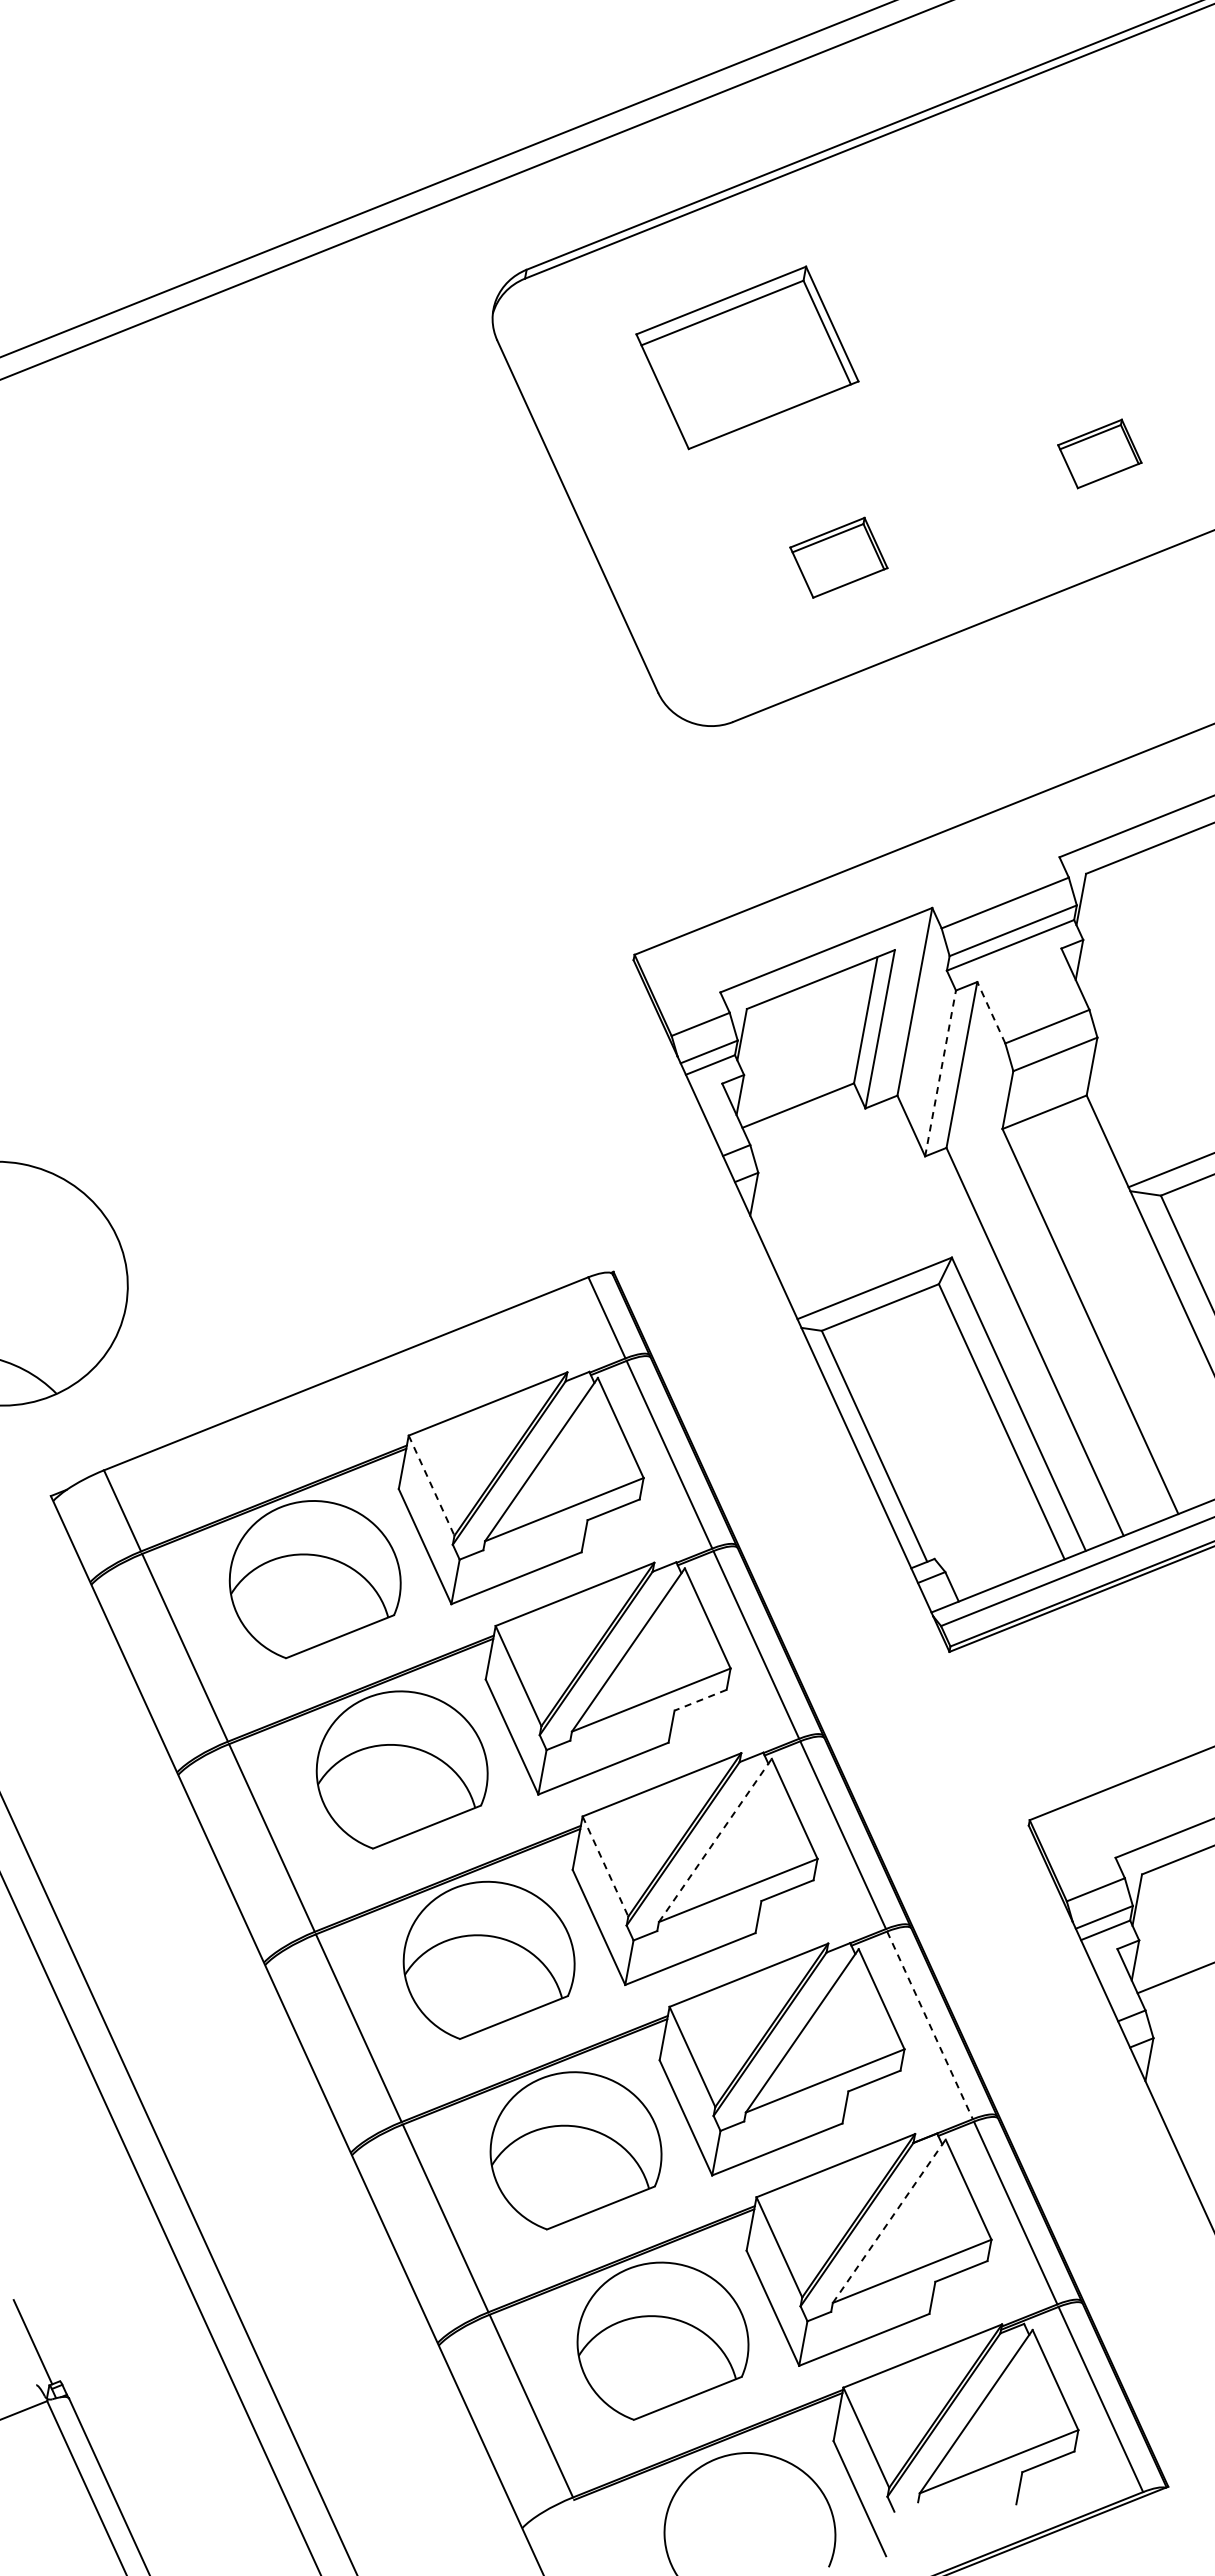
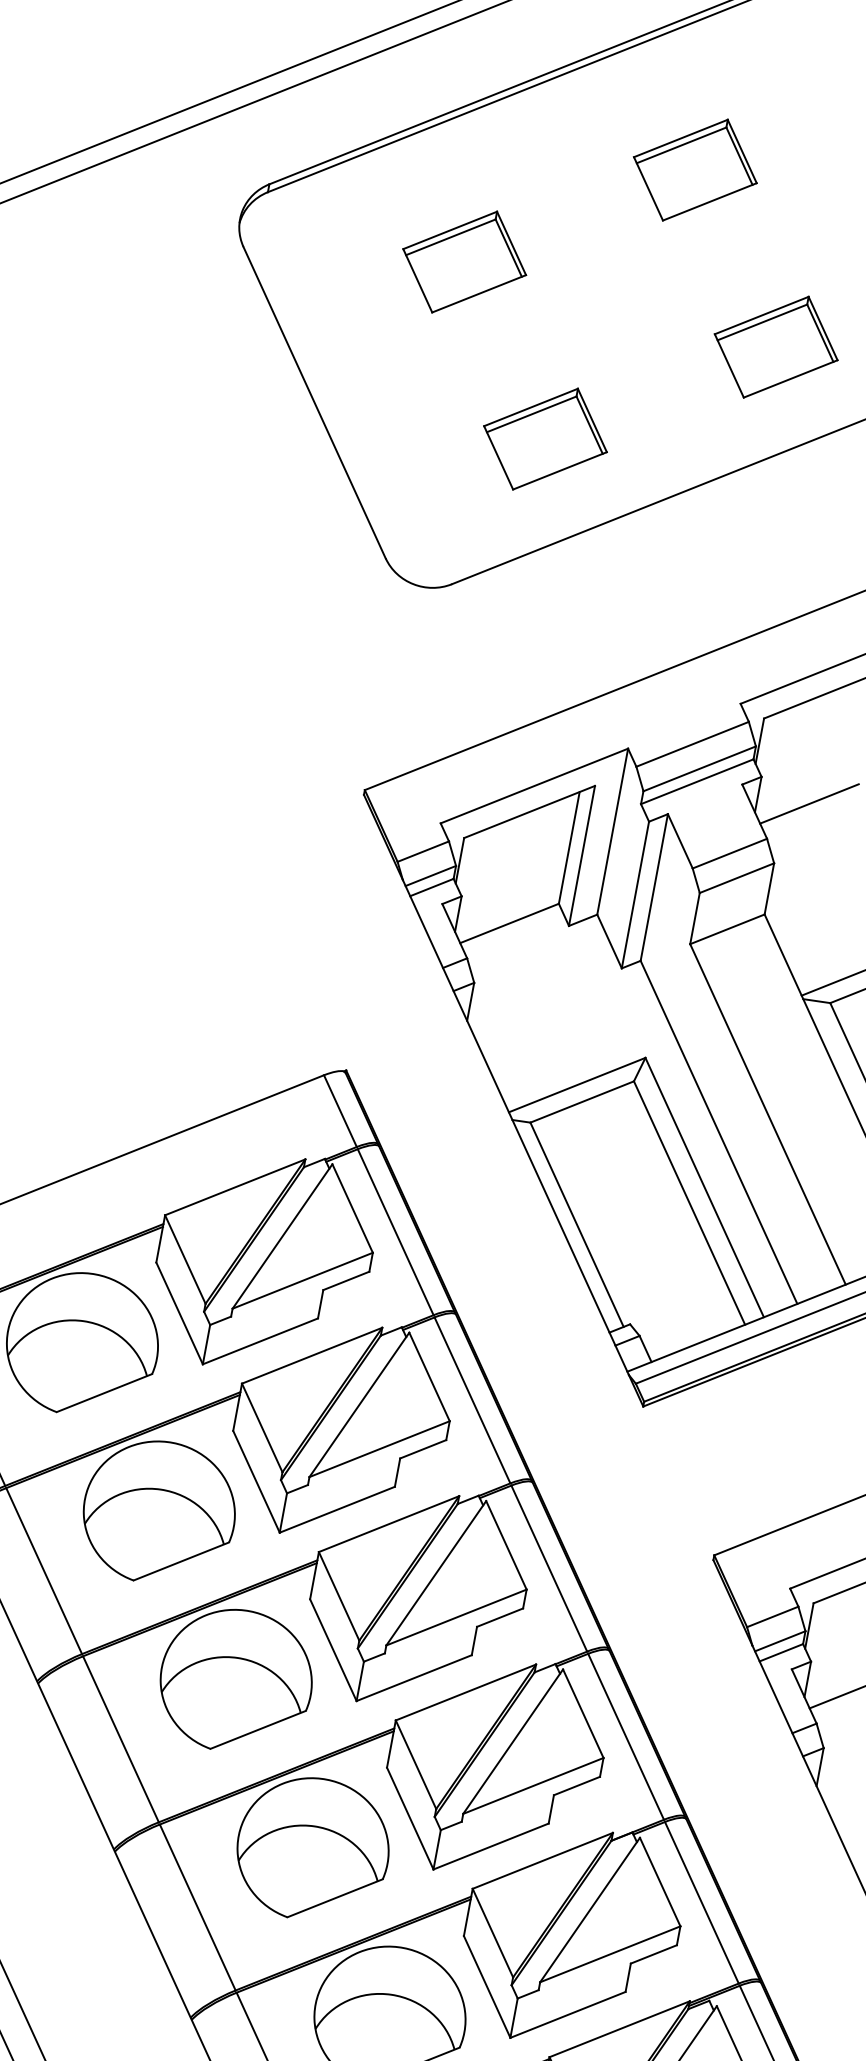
part: (1007, 253) -> (694, 169), added
part: (747, 357) -> (464, 261), size x0.62
part: (1099, 453) -> (775, 346), size x1.67
part: (838, 557) -> (545, 438), size x1.43
line: (1137, 970) -> (809, 803), added
line: (991, 1012) -> (680, 841), dashed -> solid
line: (940, 1072) -> (635, 894), dashed -> solid
line: (431, 1486) -> (185, 1260), dashed -> solid
line: (700, 1700) -> (423, 1449), dashed -> solid
line: (715, 1840) -> (436, 1573), dashed -> solid
line: (605, 1866) -> (339, 1596), dashed -> solid
line: (930, 2025) -> (626, 1736), dashed -> solid
line: (889, 2220) -> (590, 1909), dashed -> solid

